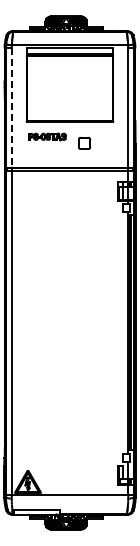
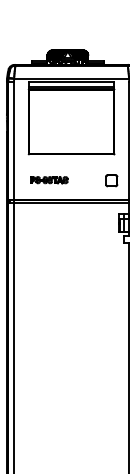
line: (11, 108) -> (13, 141), dashed -> solid
part: (47, 136) -> (49, 179), moved
part: (84, 142) -> (111, 179), moved

